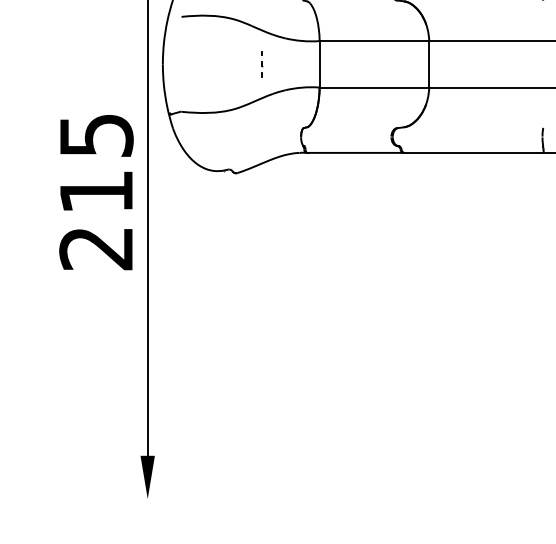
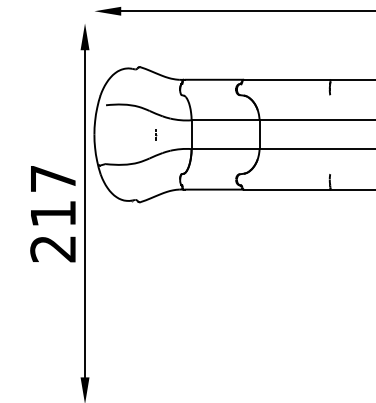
part: (262, 64) -> (156, 134), size x0.6
text: (96, 134) -> (53, 178), 215 -> 217

